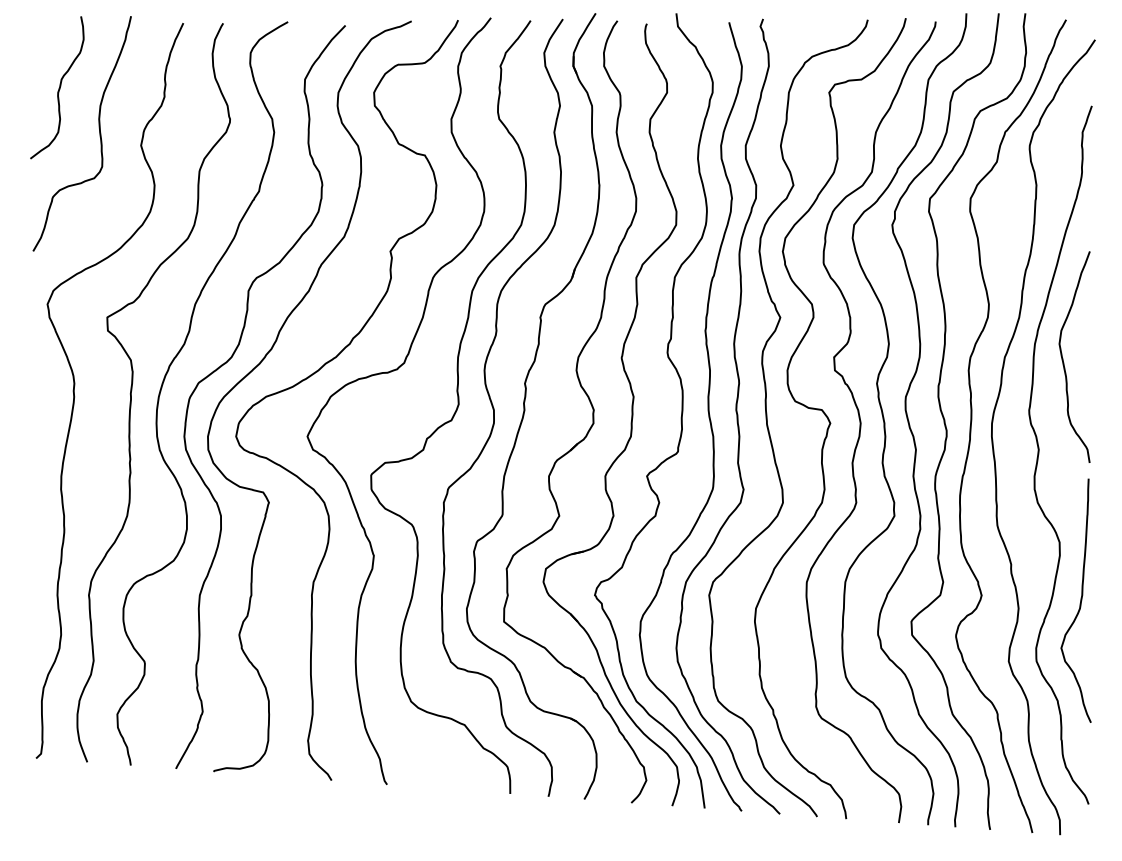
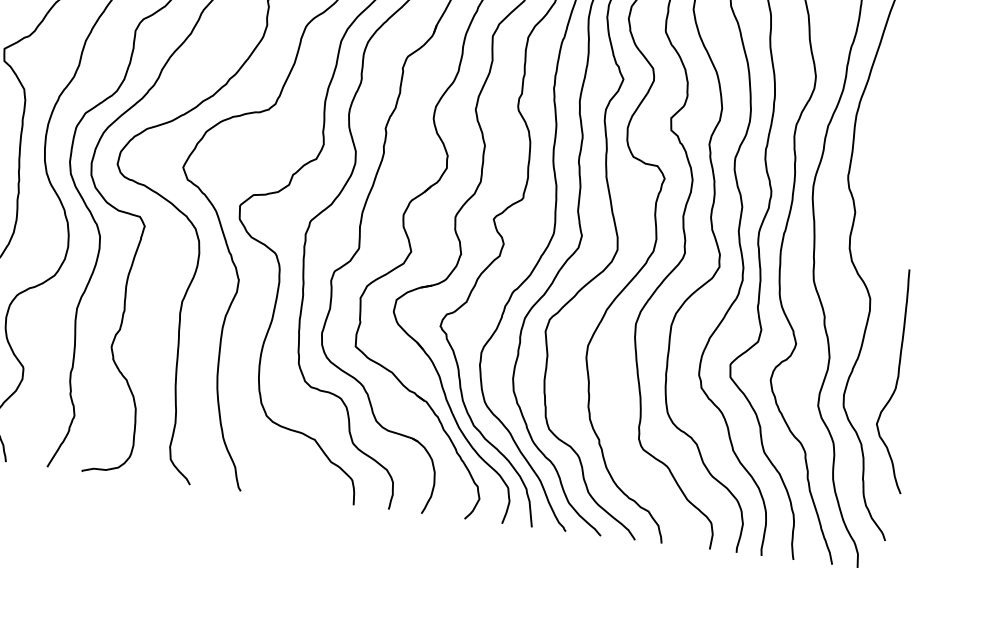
curve: (1063, 358) -> (882, 129), removed
curve: (1080, 600) -> (896, 381), moved

